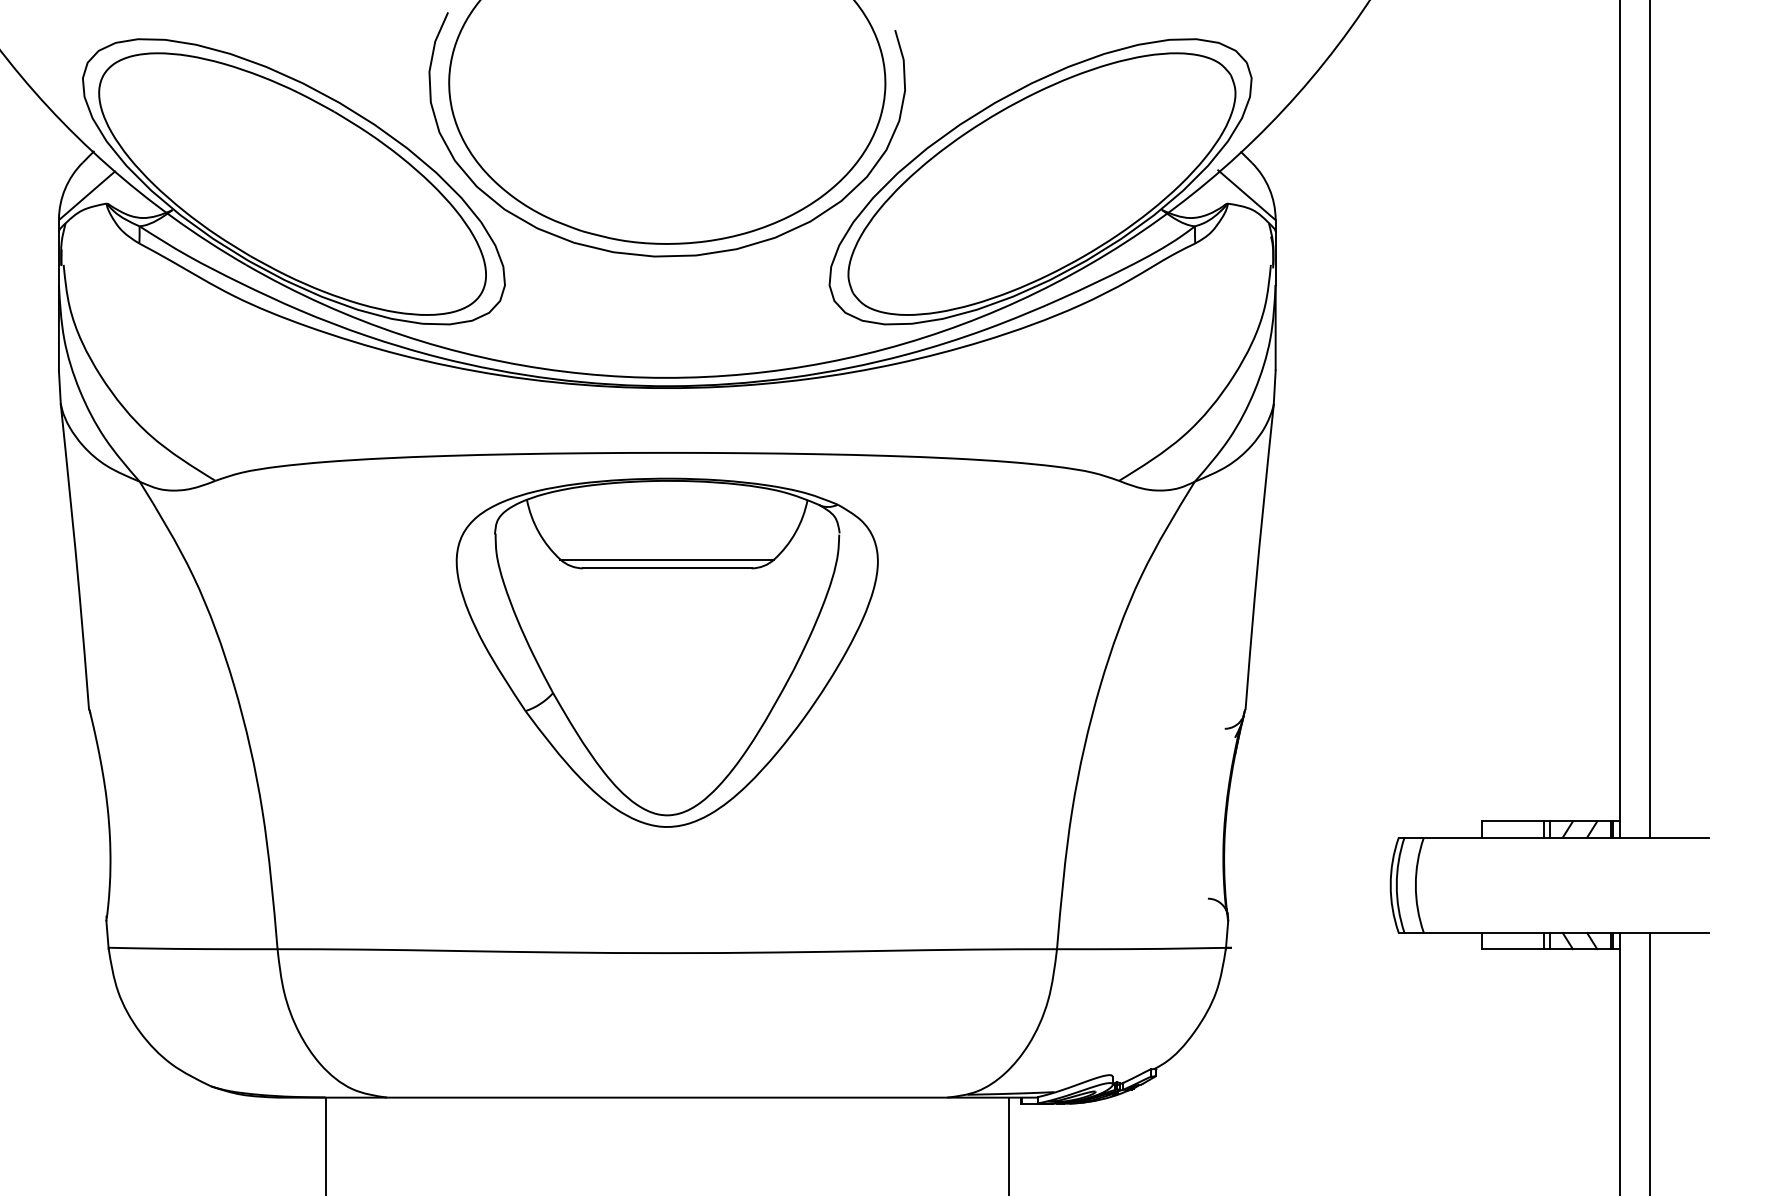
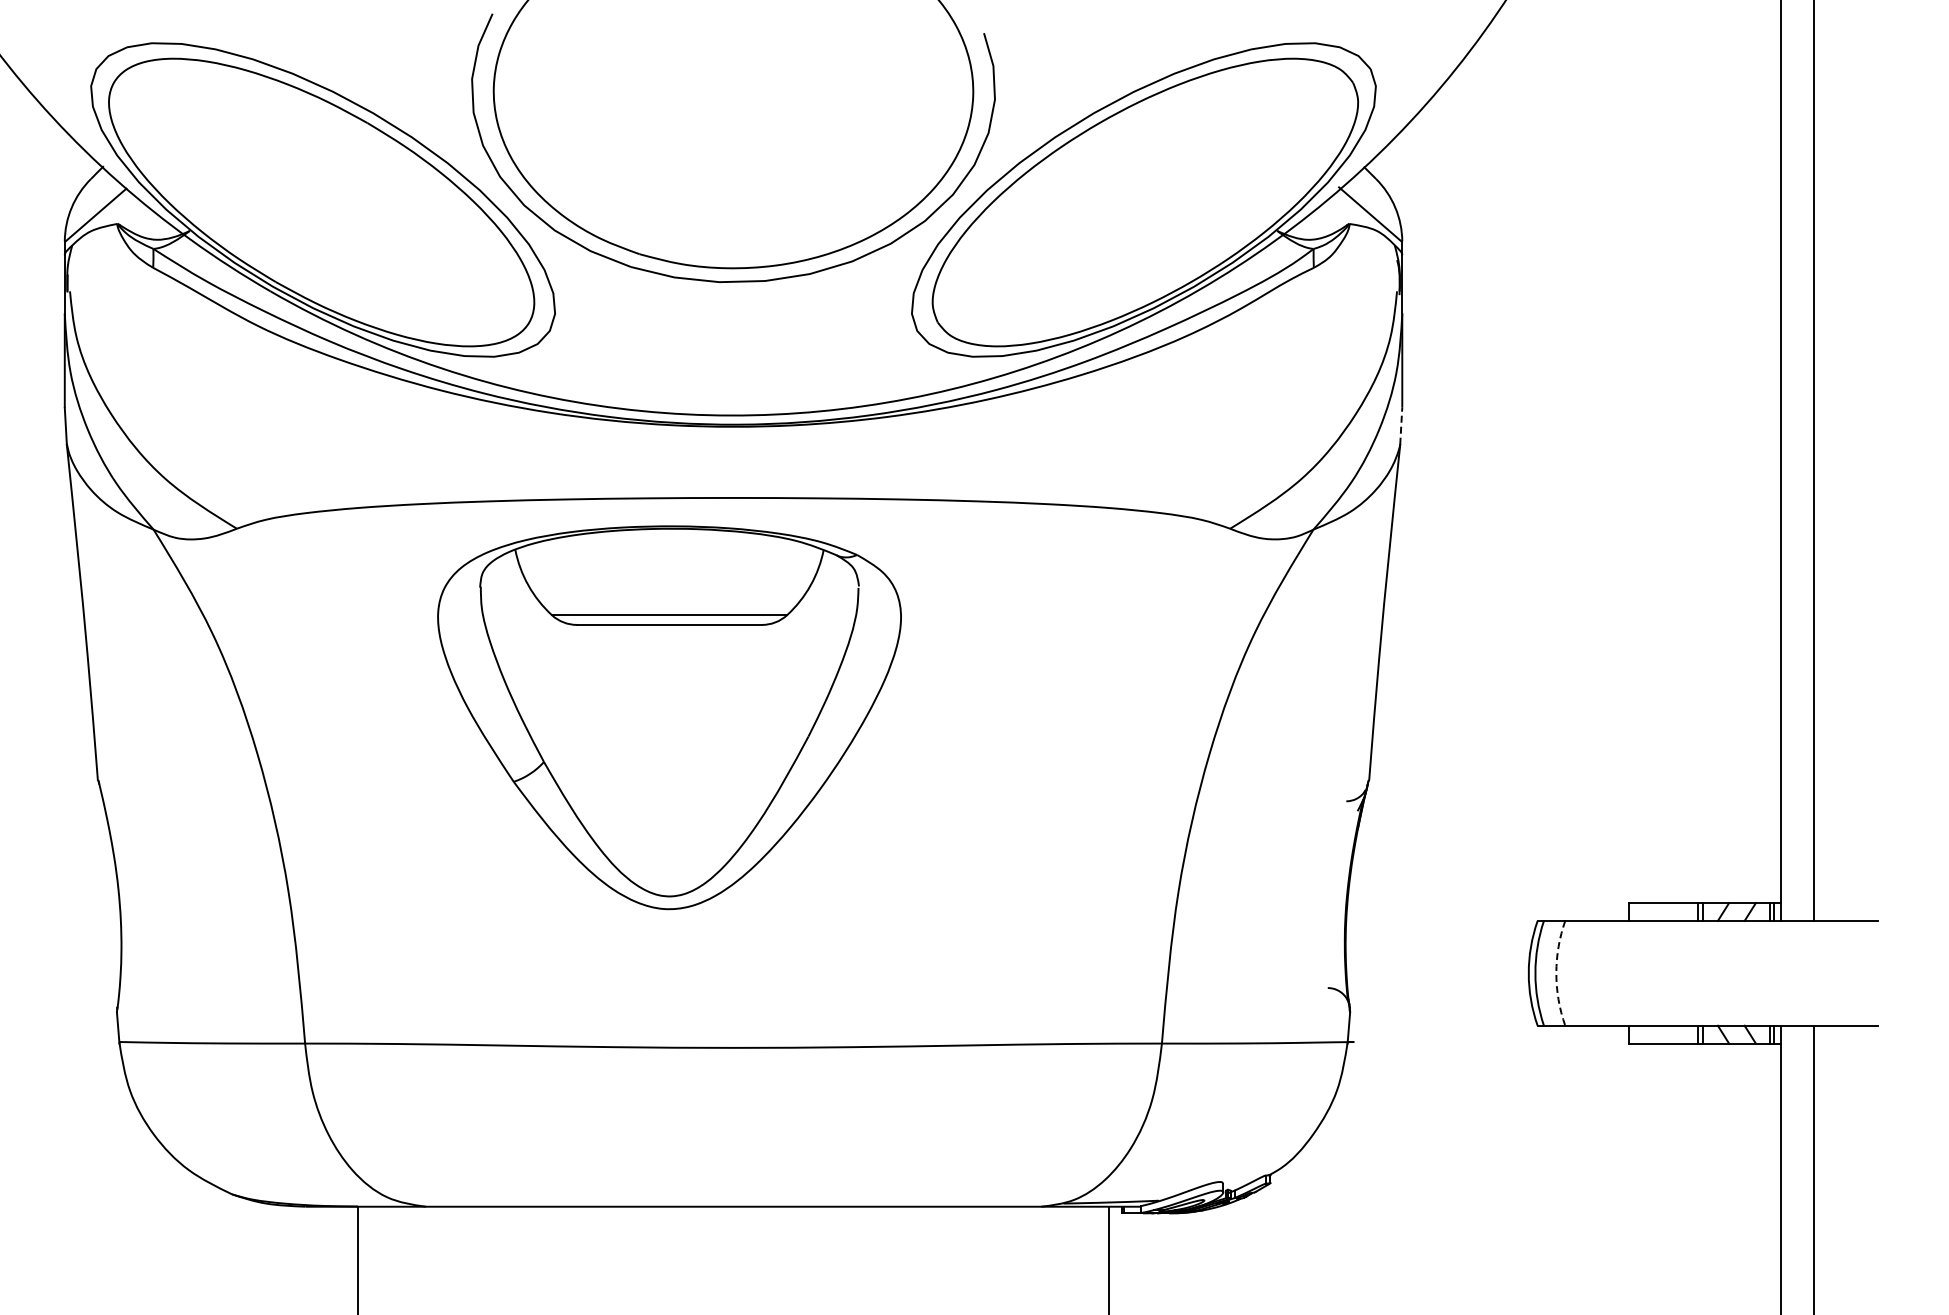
line: (1274, 386) -> (1401, 425), solid -> dashed
part: (667, 652) -> (669, 717), moved
arc: (1415, 885) -> (1556, 973), solid -> dashed

